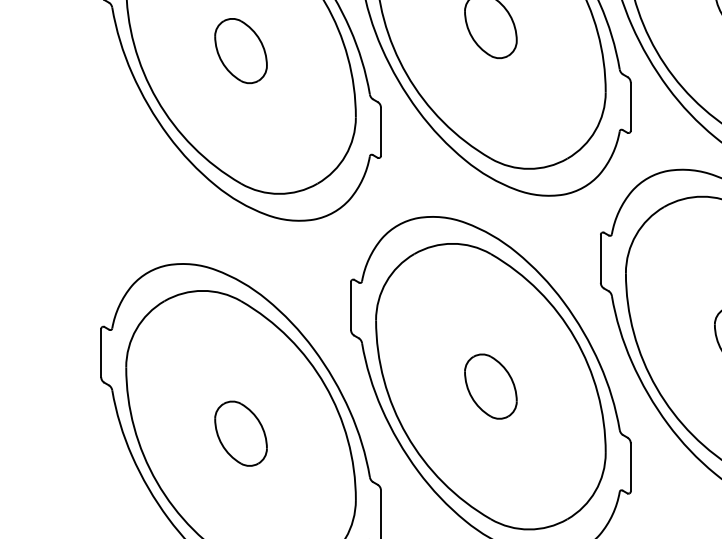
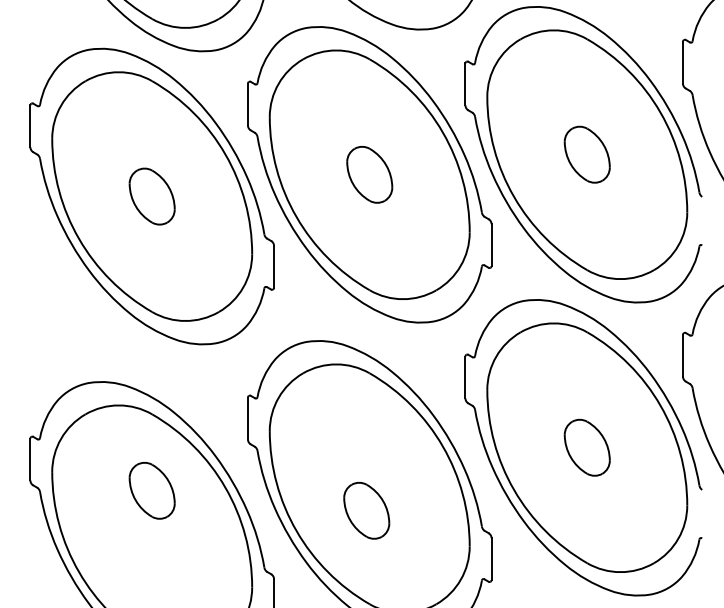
part: (490, 386) -> (366, 510), moved
part: (240, 433) -> (151, 490), moved

